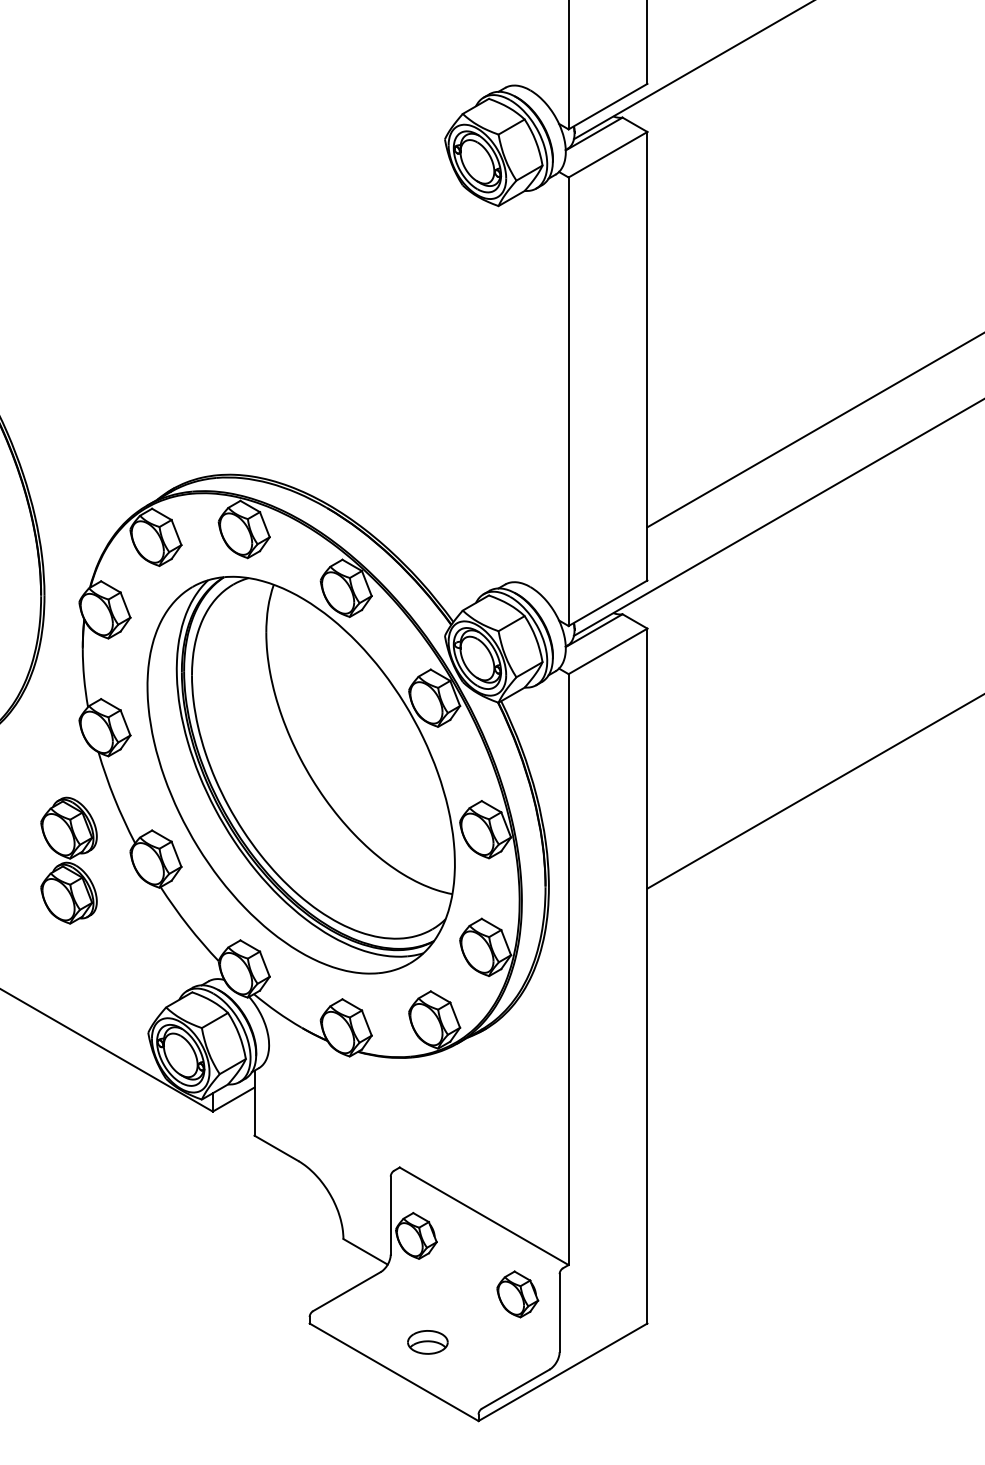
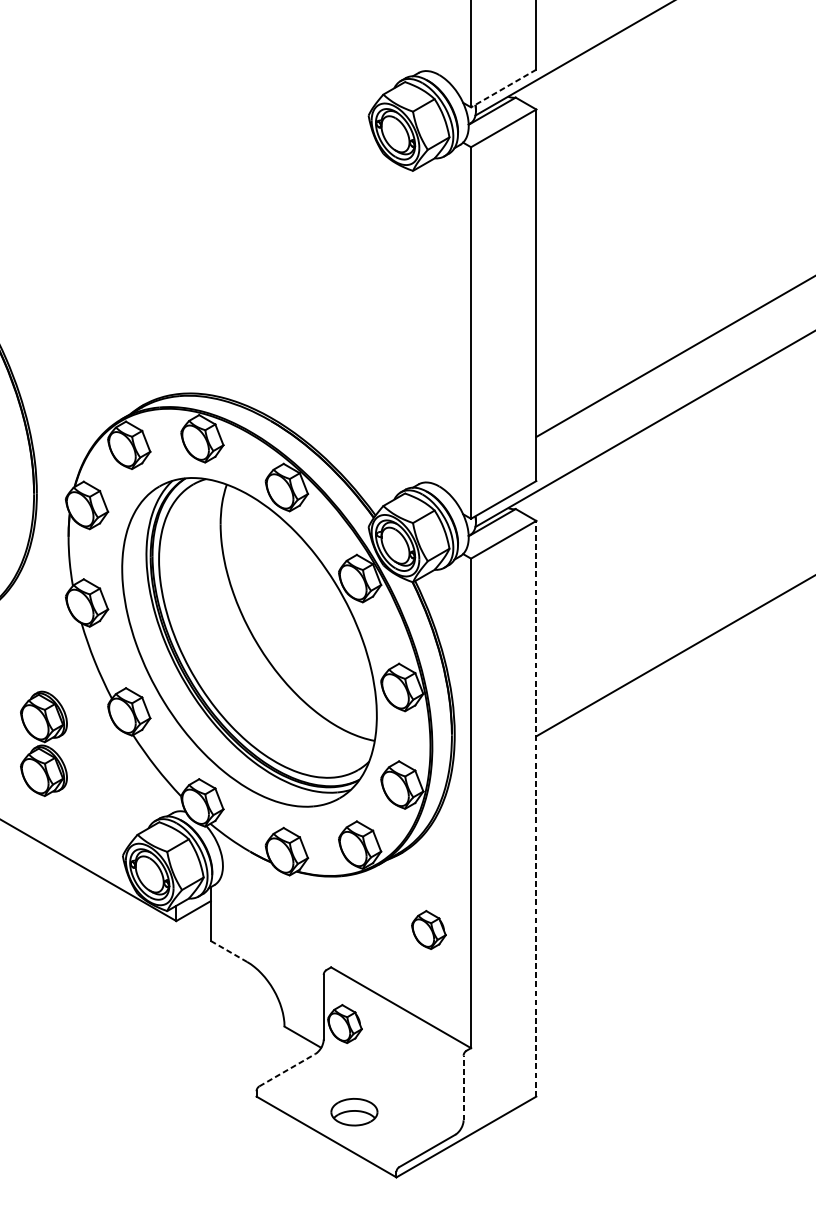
line: (608, 106) -> (504, 88), solid -> dashed
part: (68, 860) -> (43, 743), moved
line: (647, 975) -> (536, 808), solid -> dashed
line: (276, 1148) -> (229, 951), solid -> dashed
line: (347, 1291) -> (287, 1070), solid -> dashed
part: (517, 1294) -> (428, 930), moved
line: (559, 1312) -> (463, 1087), solid -> dashed
part: (427, 1342) -> (354, 1112), size x1.4

